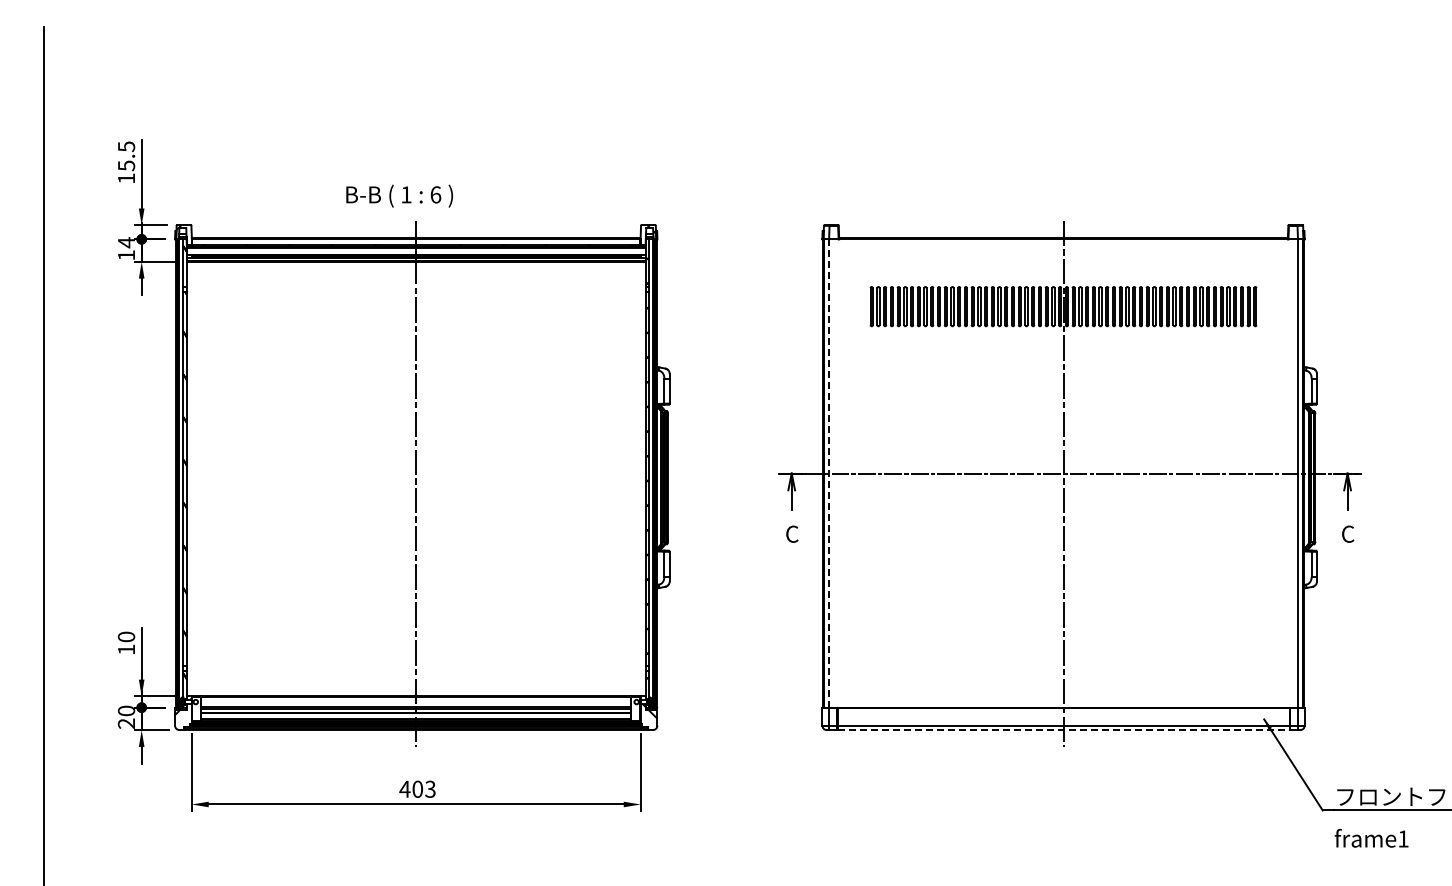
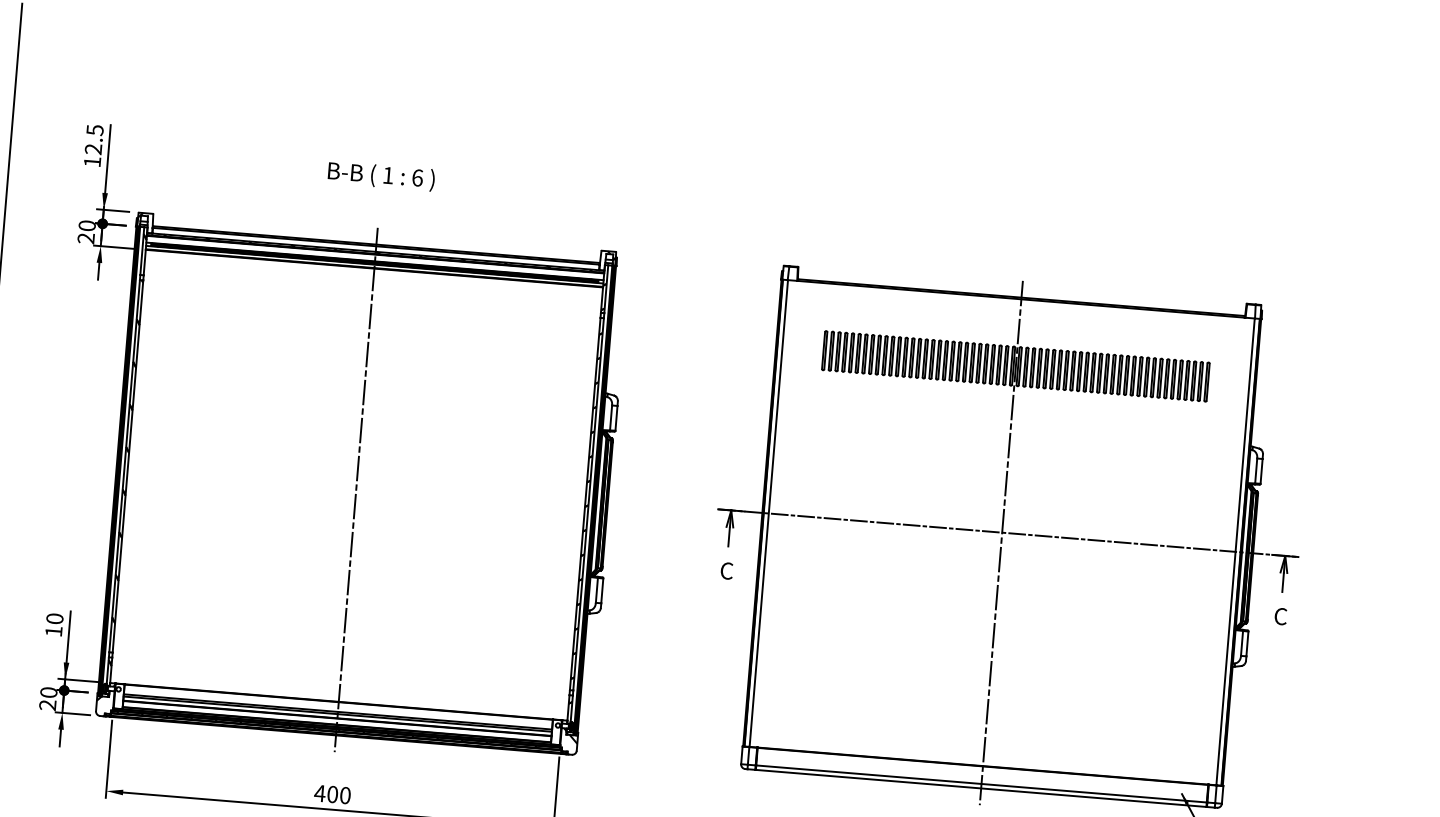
text: (126, 165) -> (93, 148), 15.5 -> 12.5
text: (399, 195) -> (381, 175), moved
text: (126, 248) -> (86, 231), 14 -> 20
line: (829, 473) -> (768, 513), dashed -> solid
line: (1064, 730) -> (982, 788), dashed -> solid
text: (430, 788) -> (345, 794), 403 -> 400

